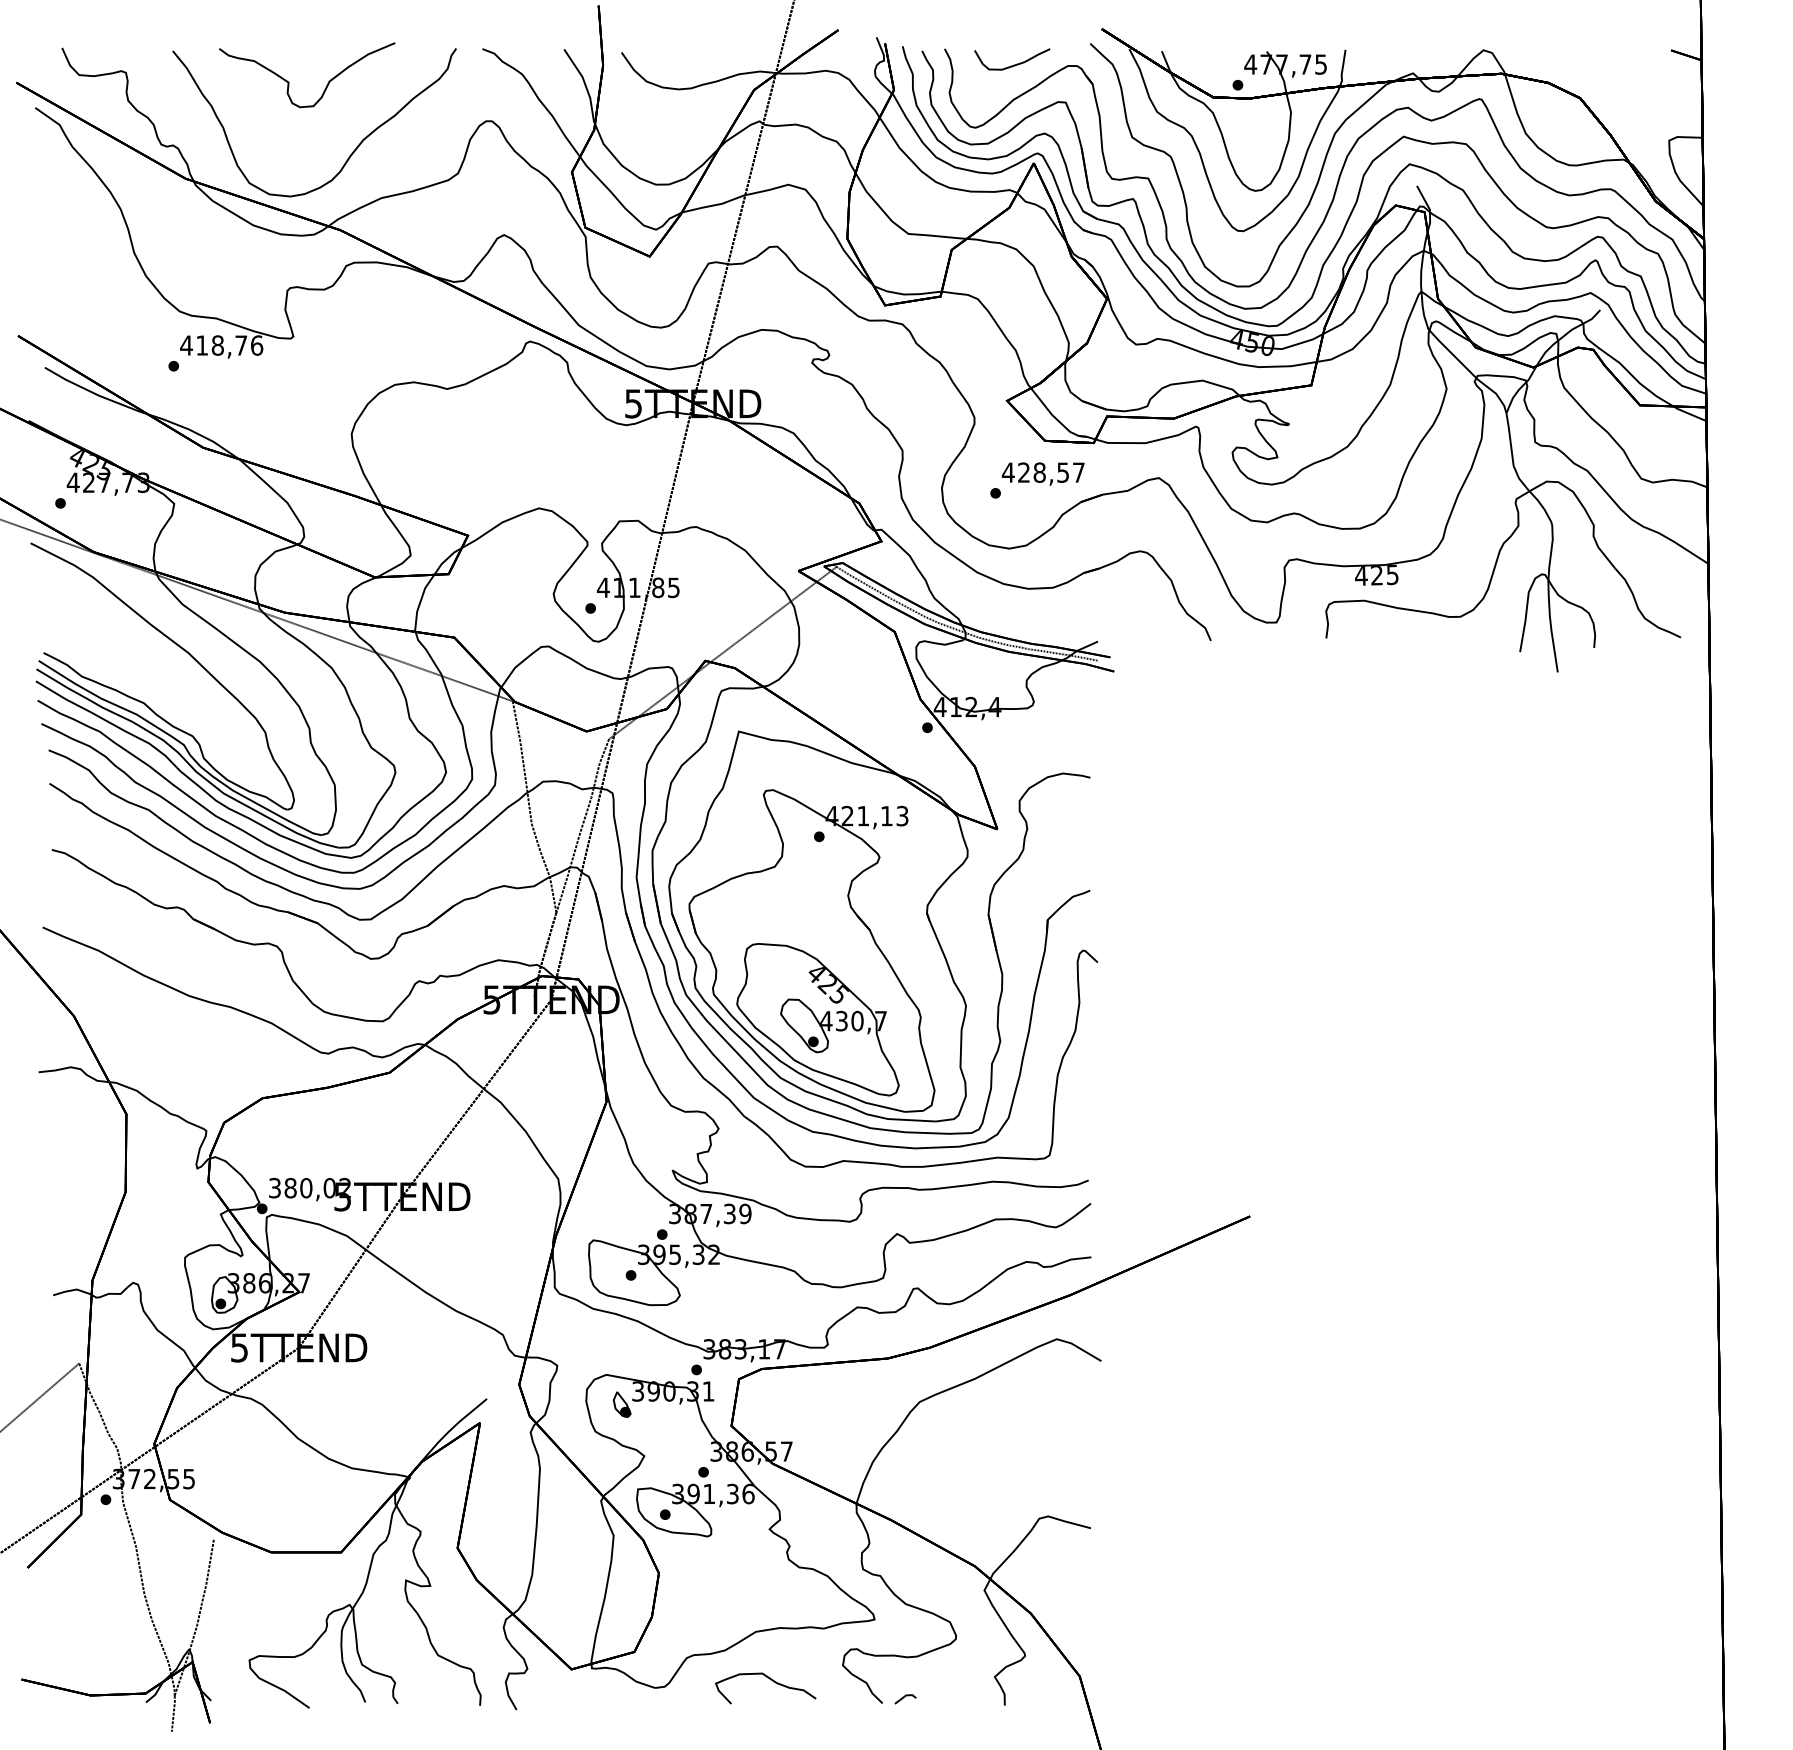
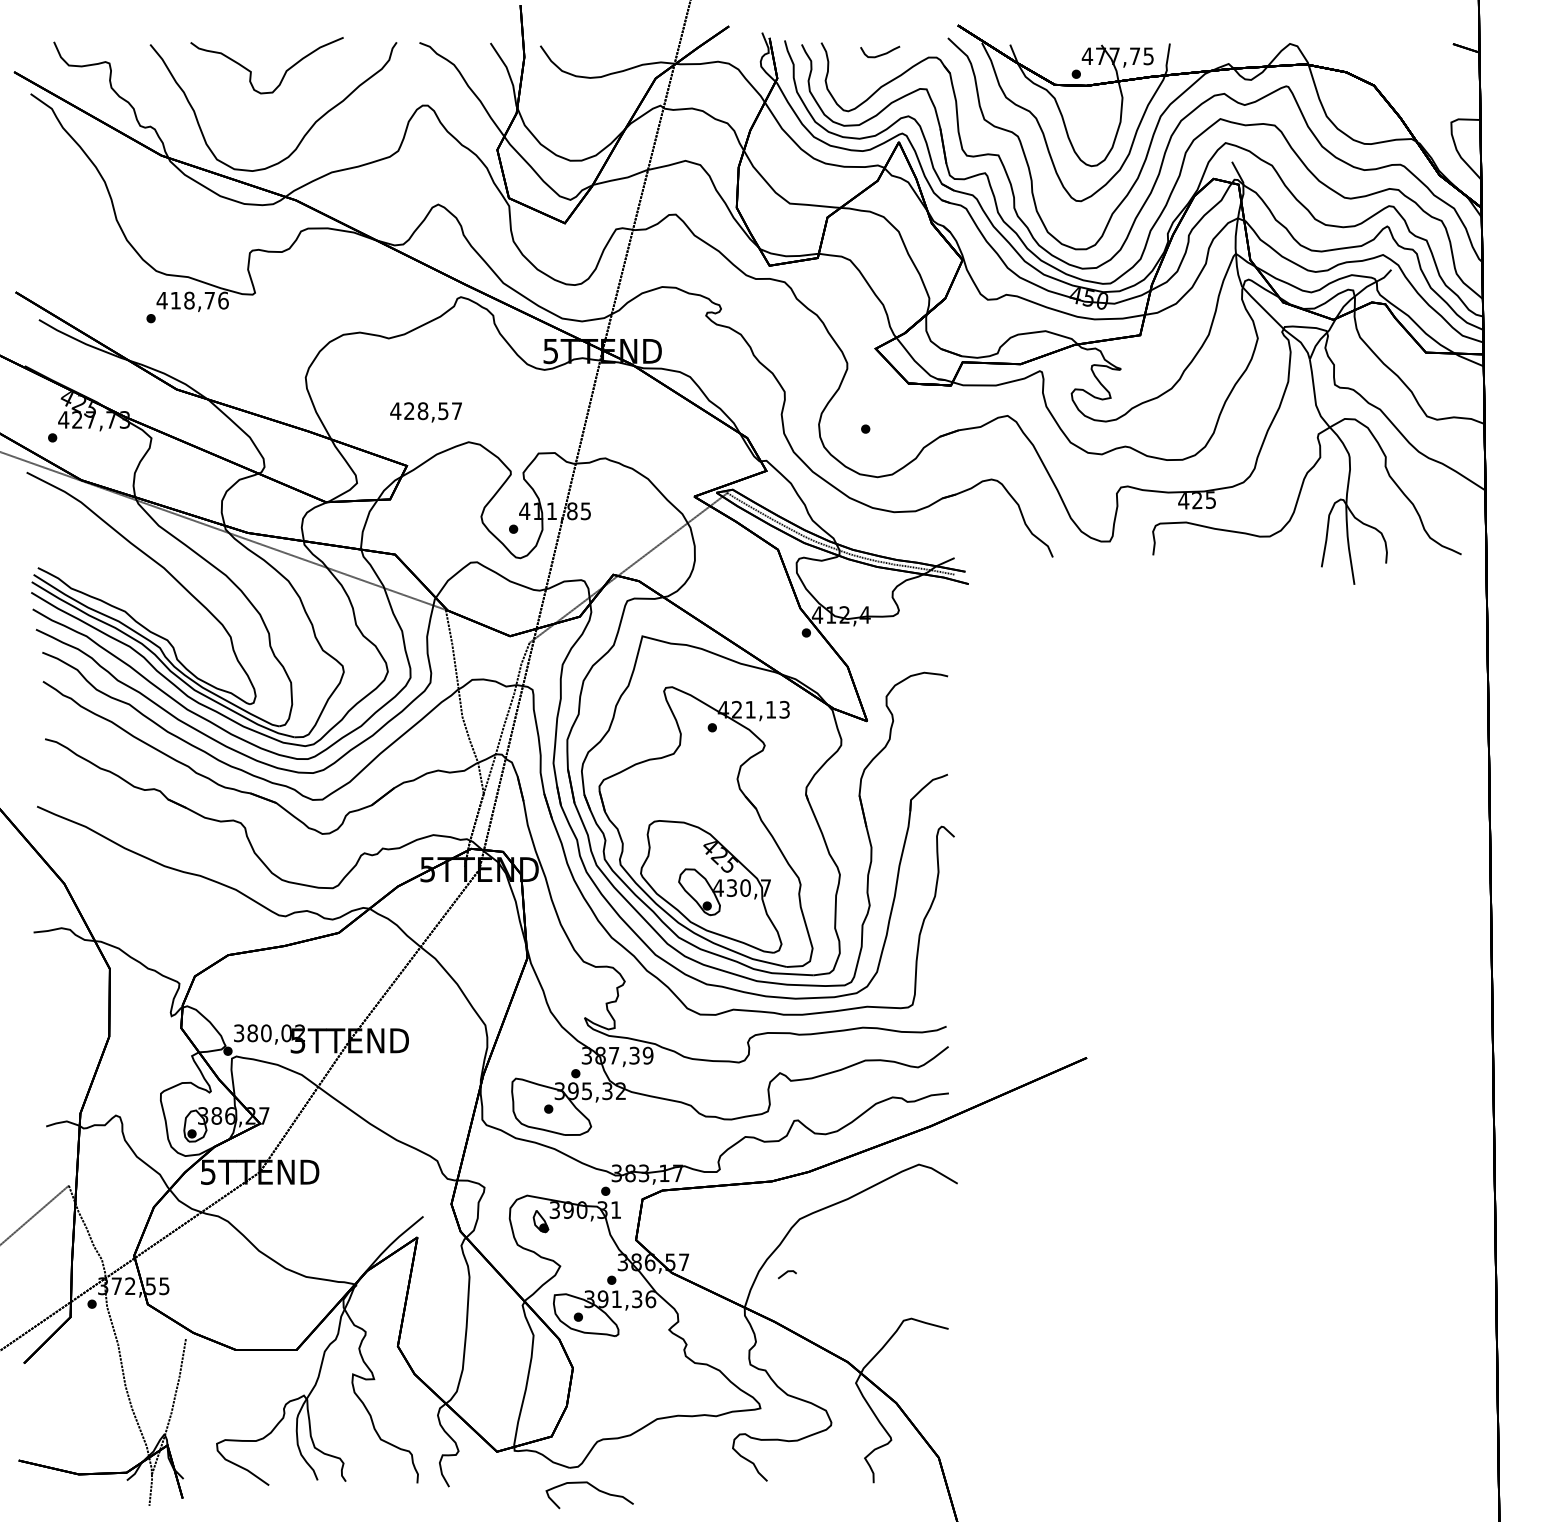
part: (1012, 59) -> (880, 51), size x0.6
text: (1042, 474) -> (425, 412), moved
curve: (772, 1681) -> (595, 1489), moved
line: (904, 1697) -> (786, 1273), moved

